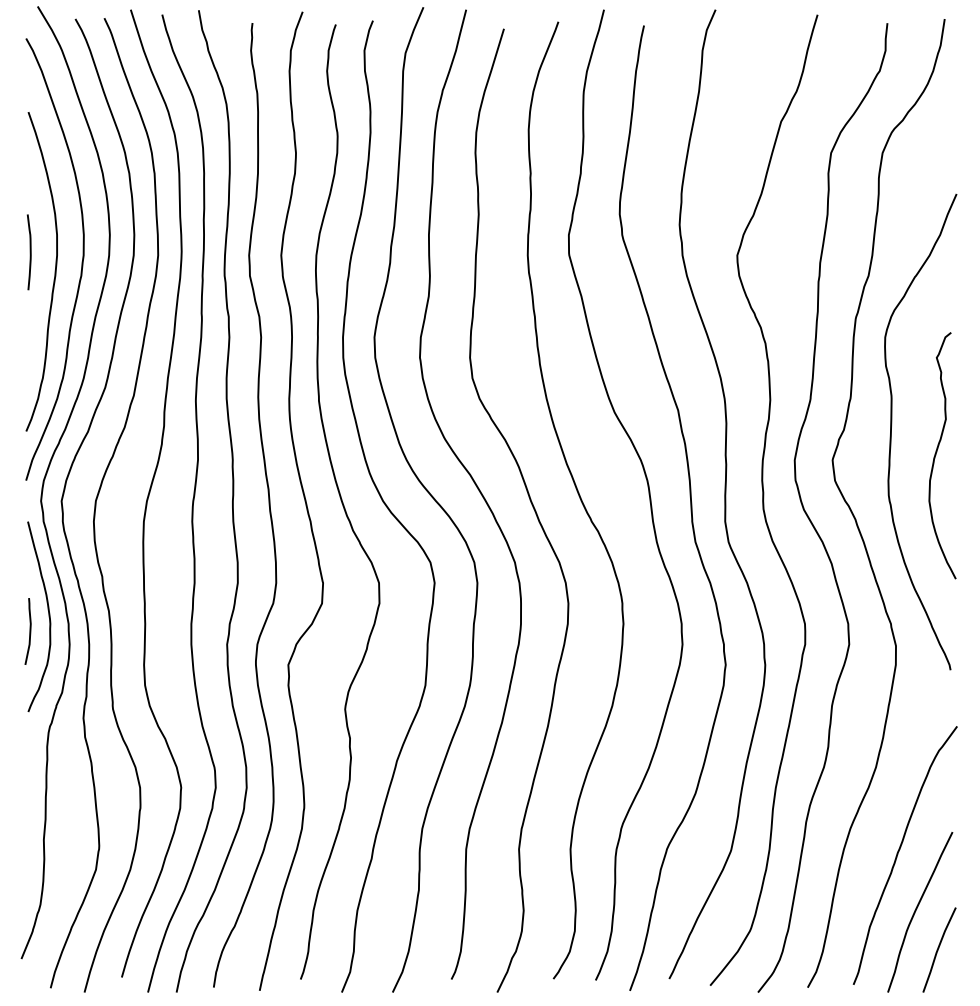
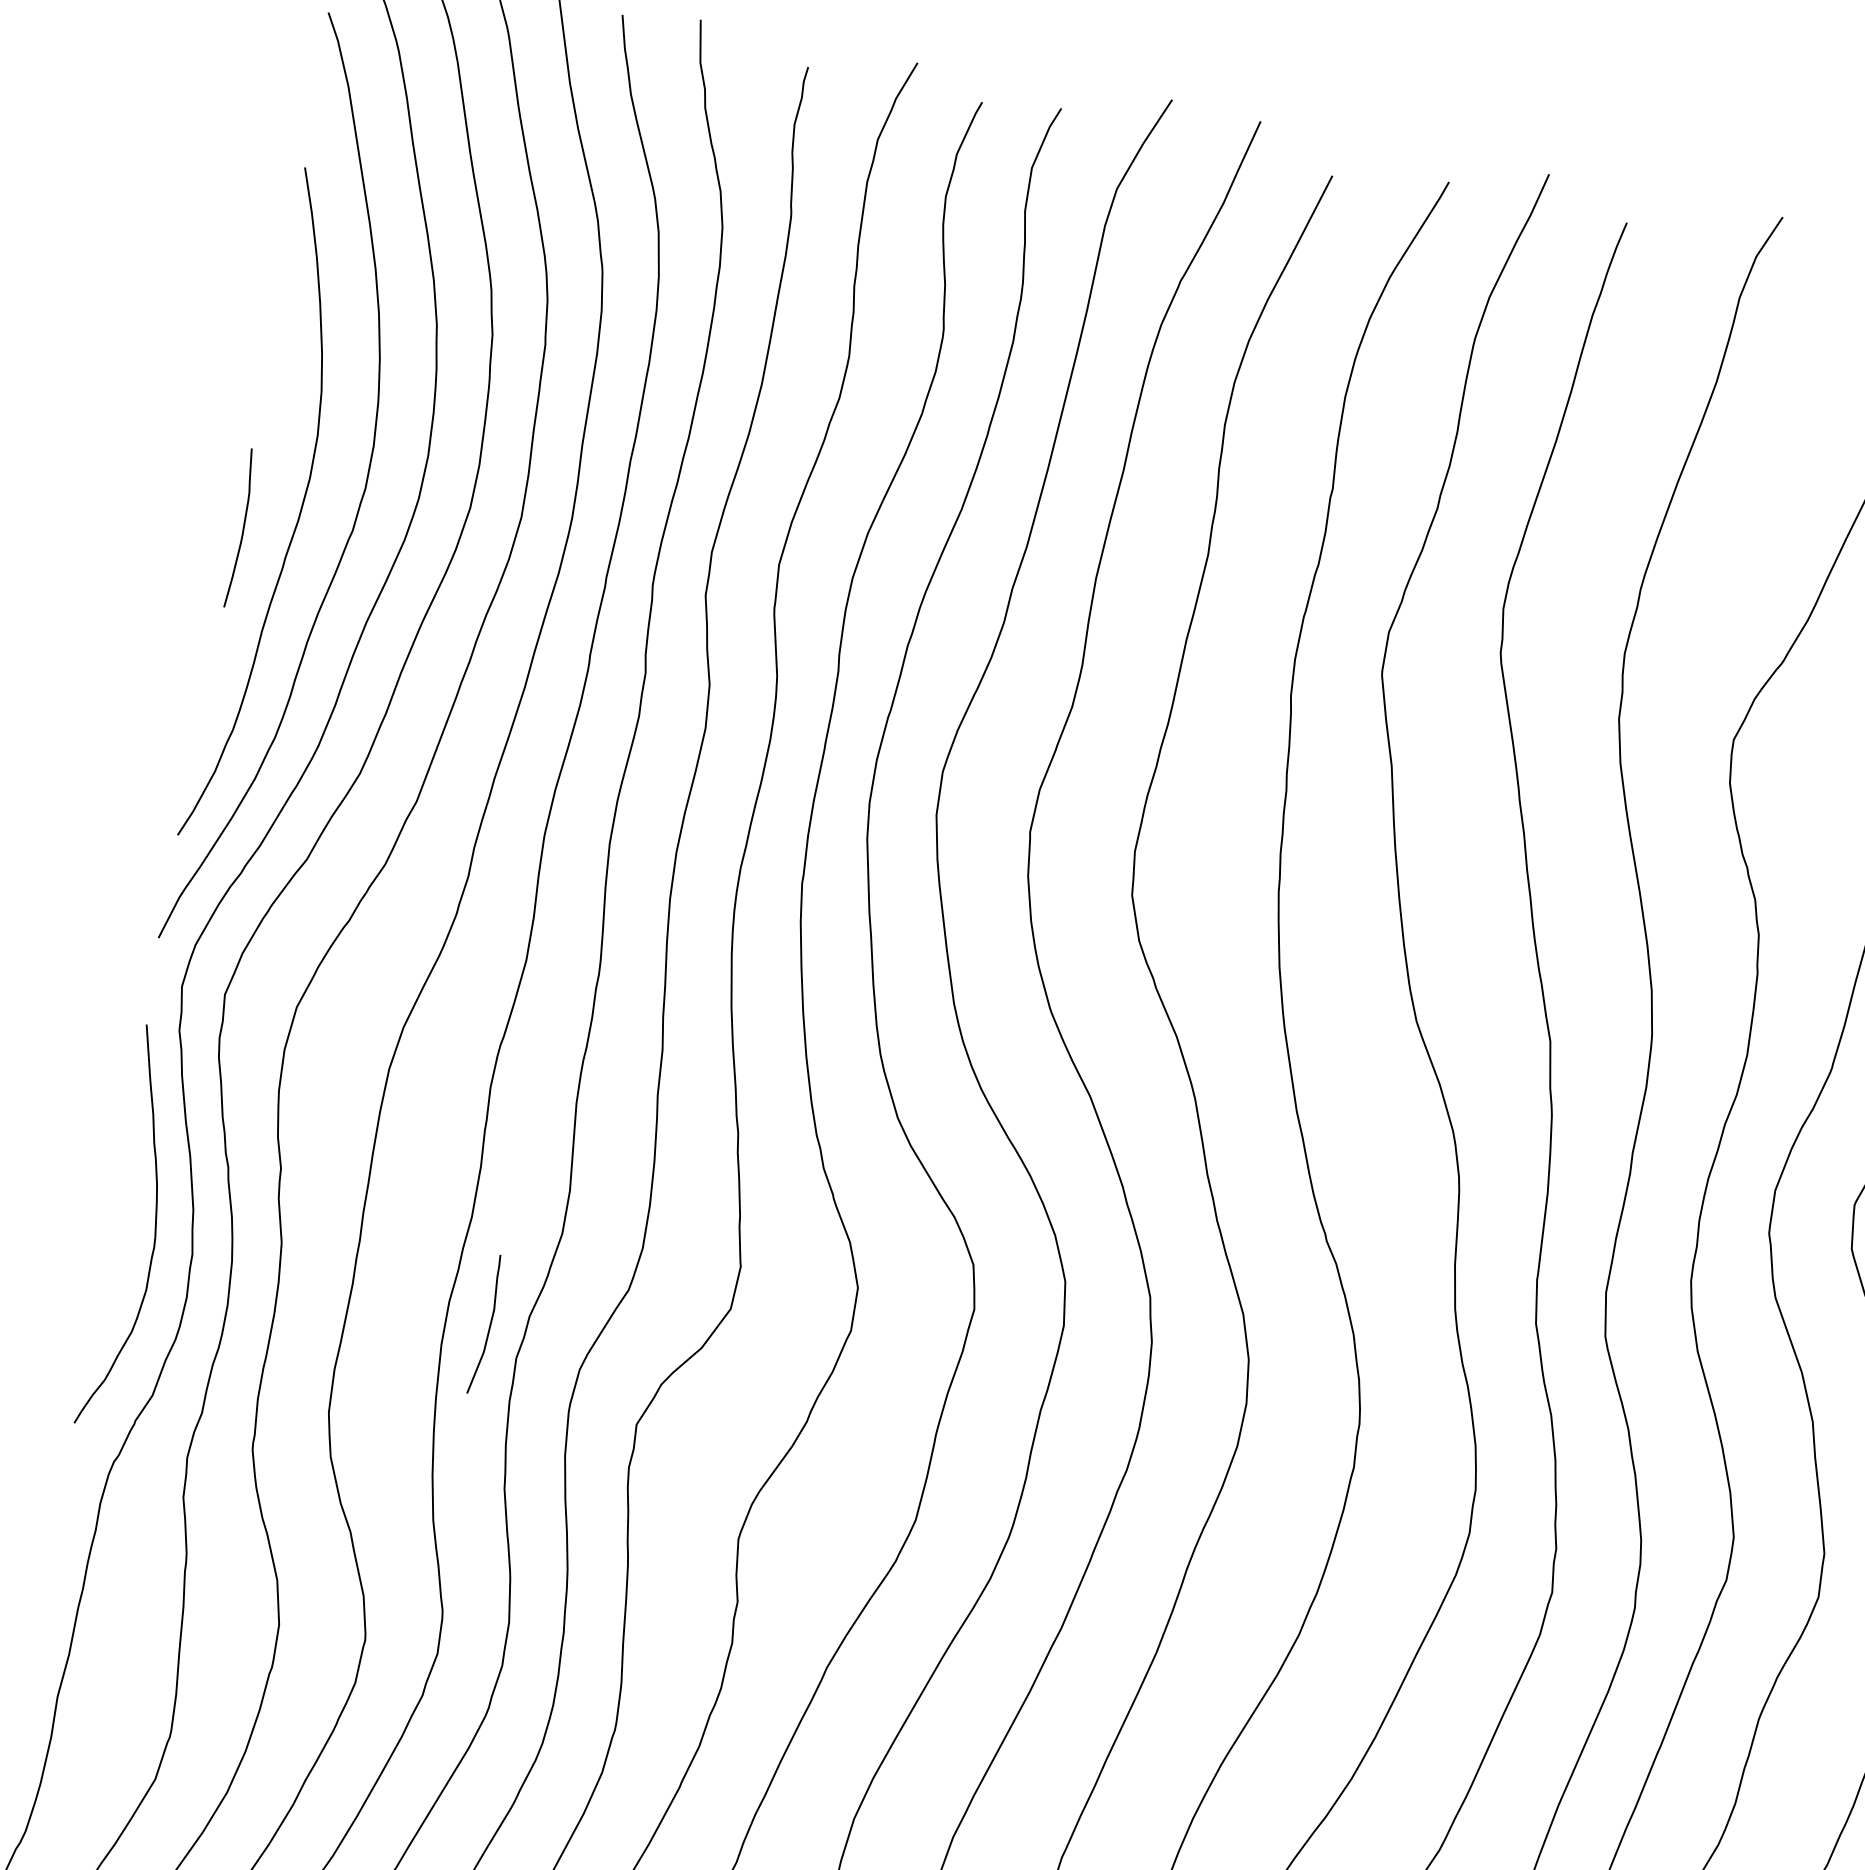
curve: (29, 252) -> (240, 528), moved
curve: (29, 631) -> (488, 1325), moved

